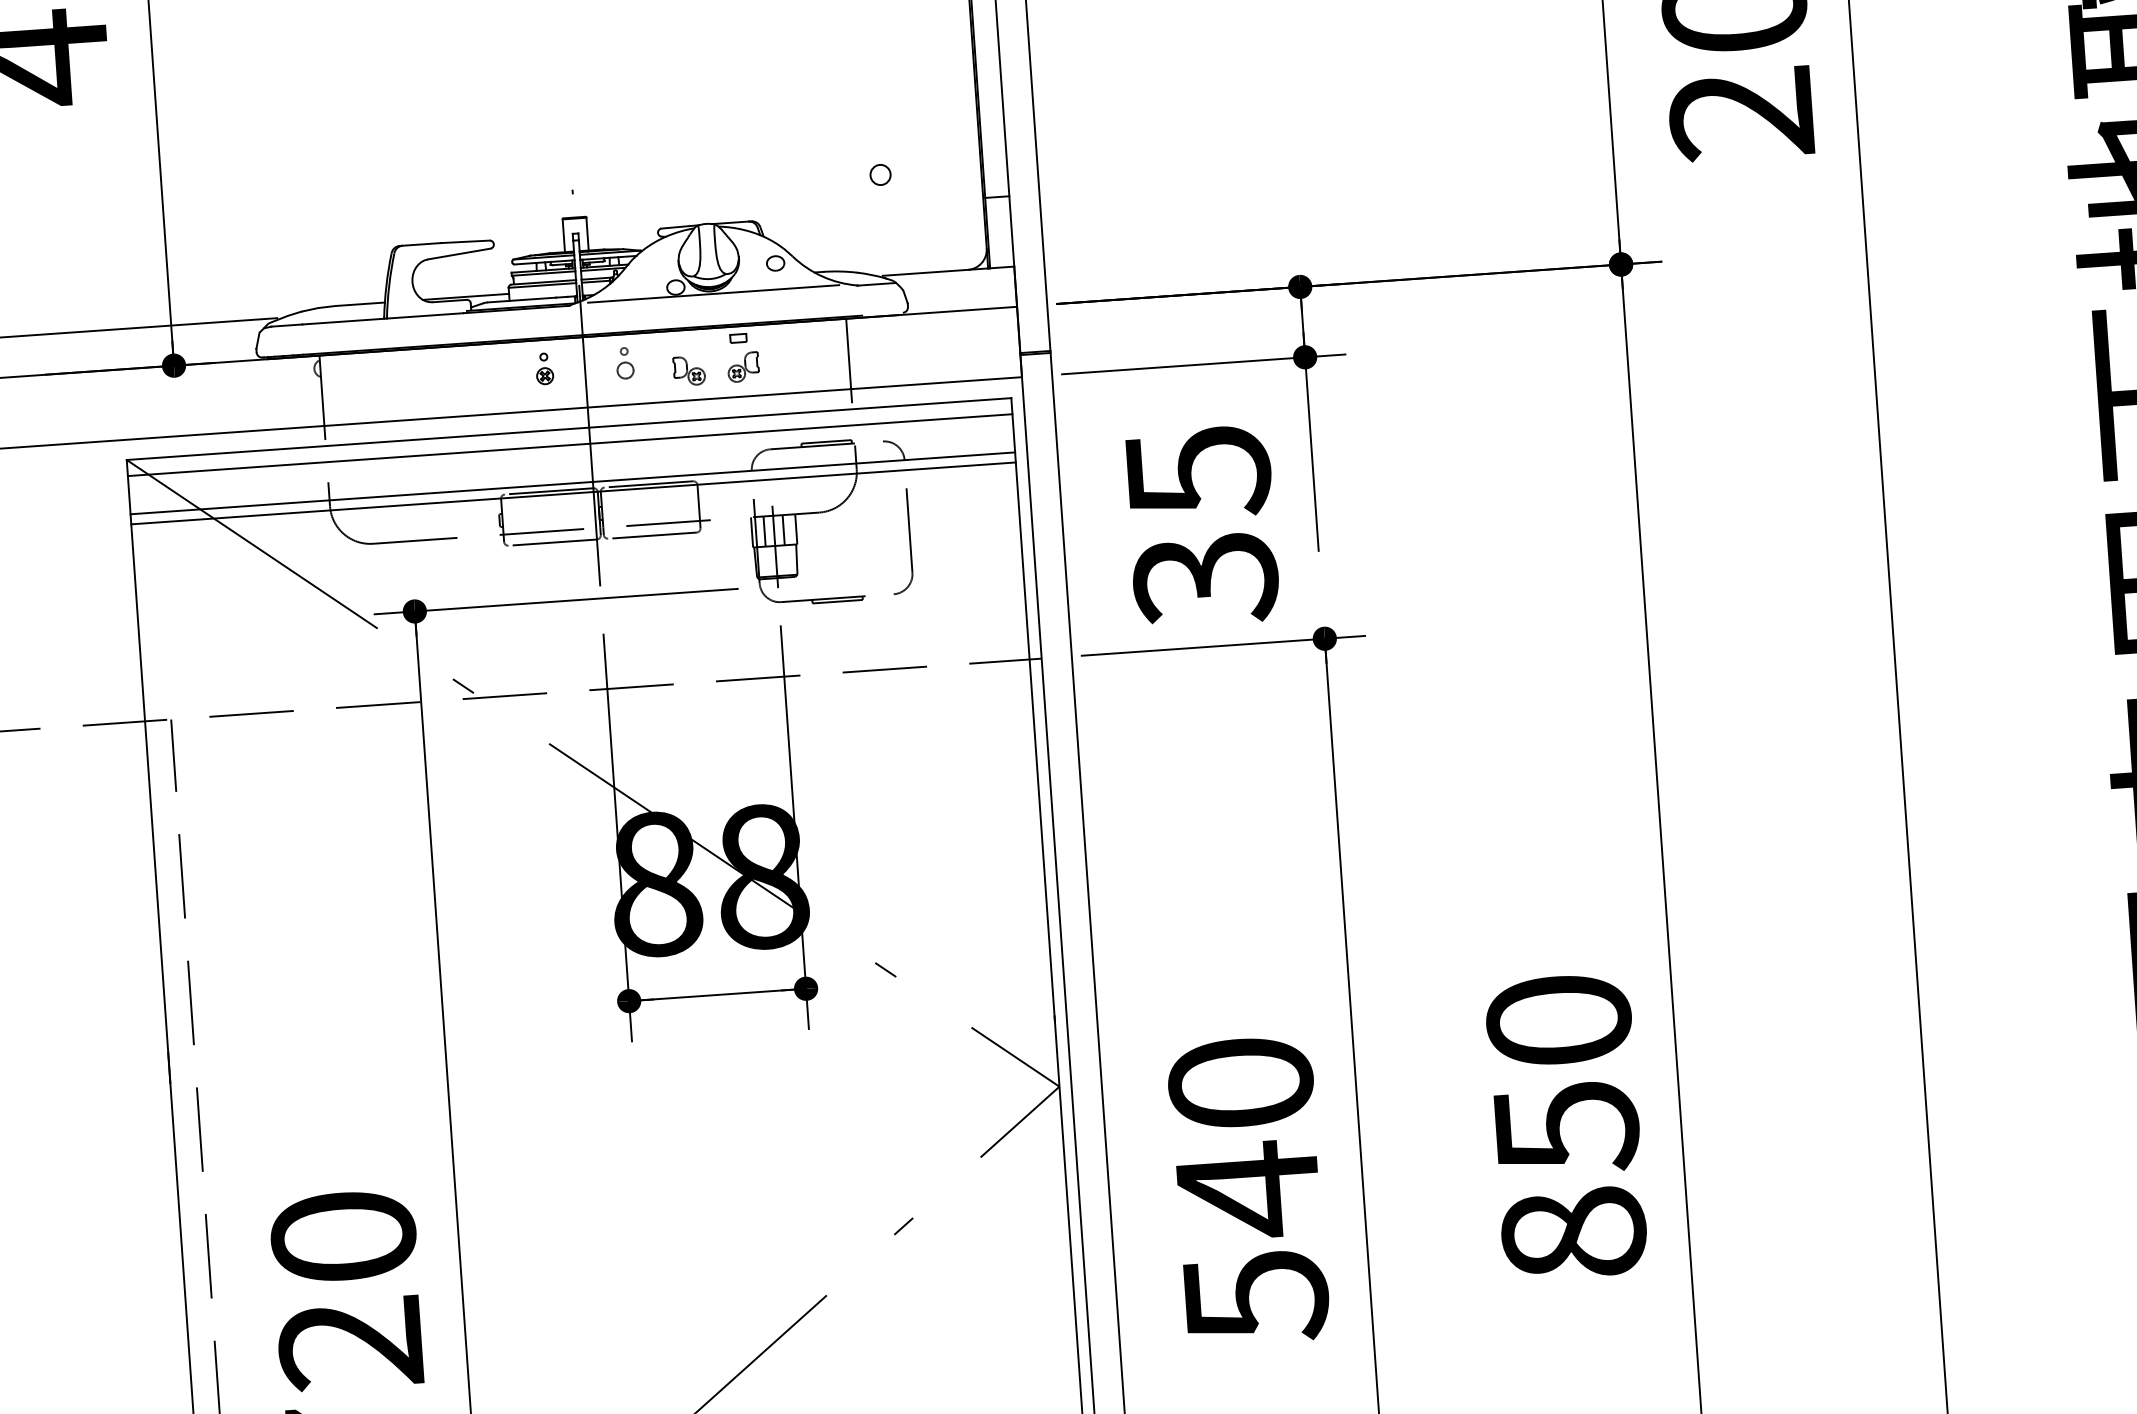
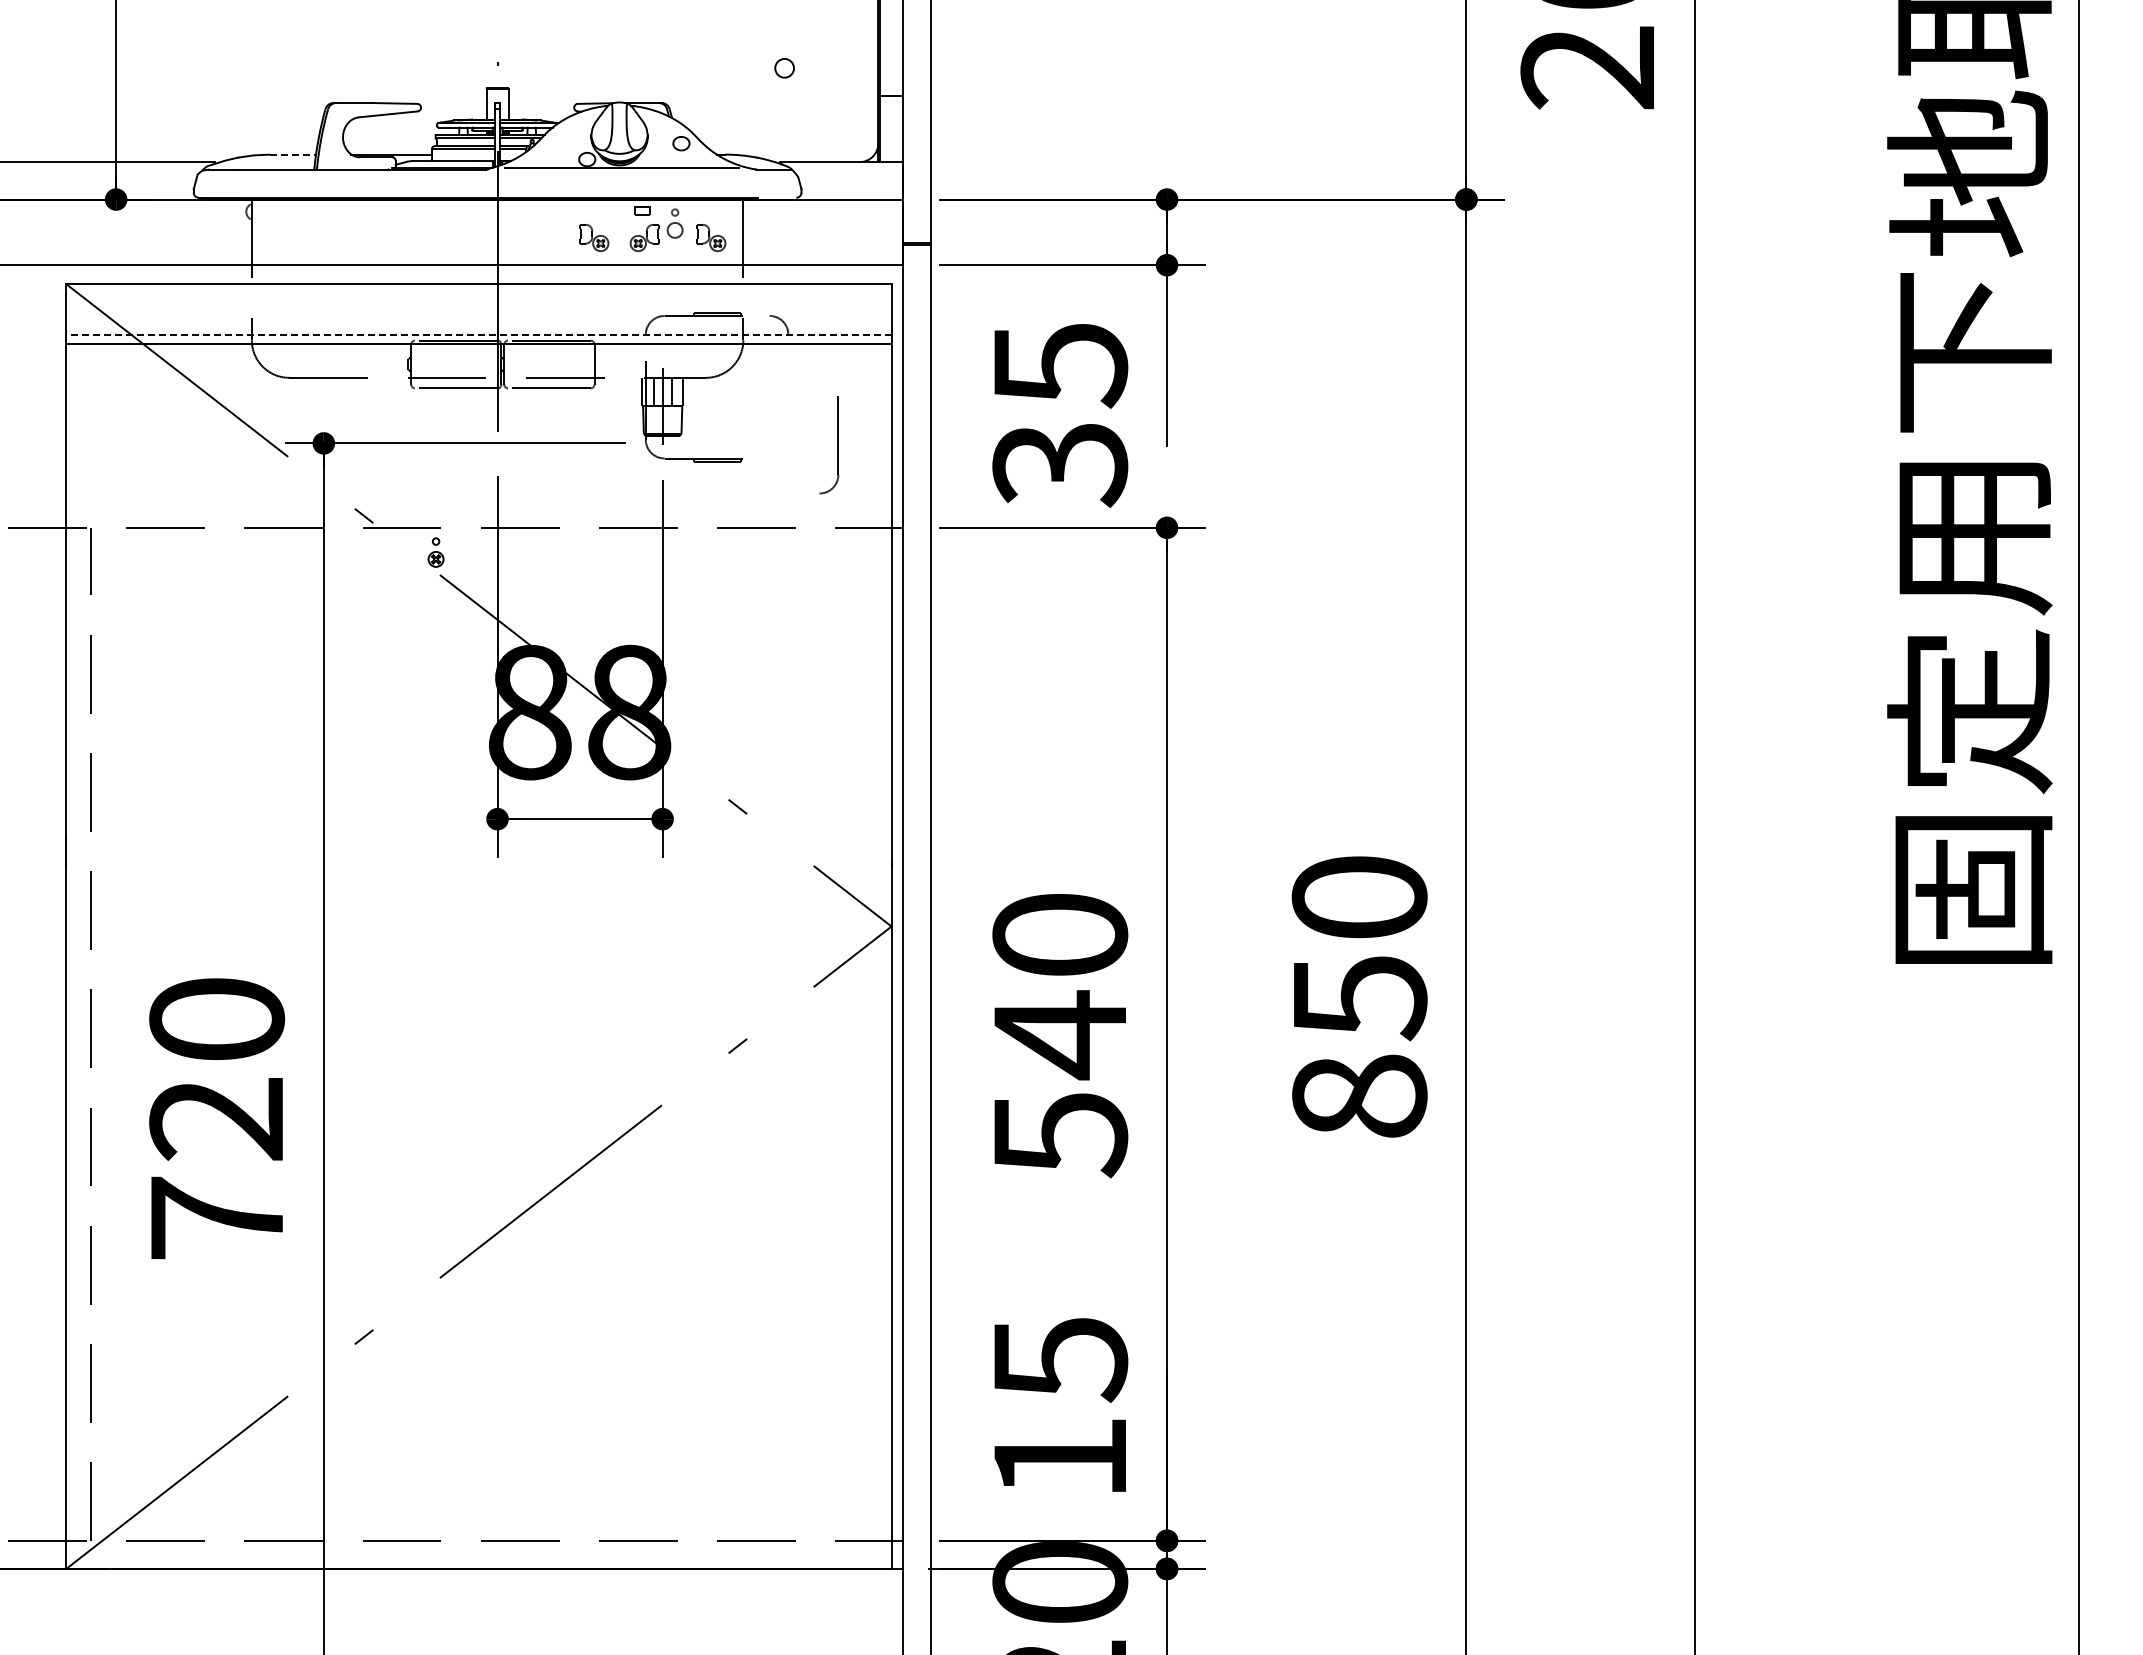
line: (360, 304) -> (293, 154), solid -> dashed
part: (814, 361) -> (711, 237), added
part: (624, 363) -> (674, 223), moved
part: (544, 368) -> (435, 552), moved
line: (569, 445) -> (478, 299), removed
line: (572, 483) -> (478, 334), solid -> dashed
part: (909, 541) -> (837, 445), moved

